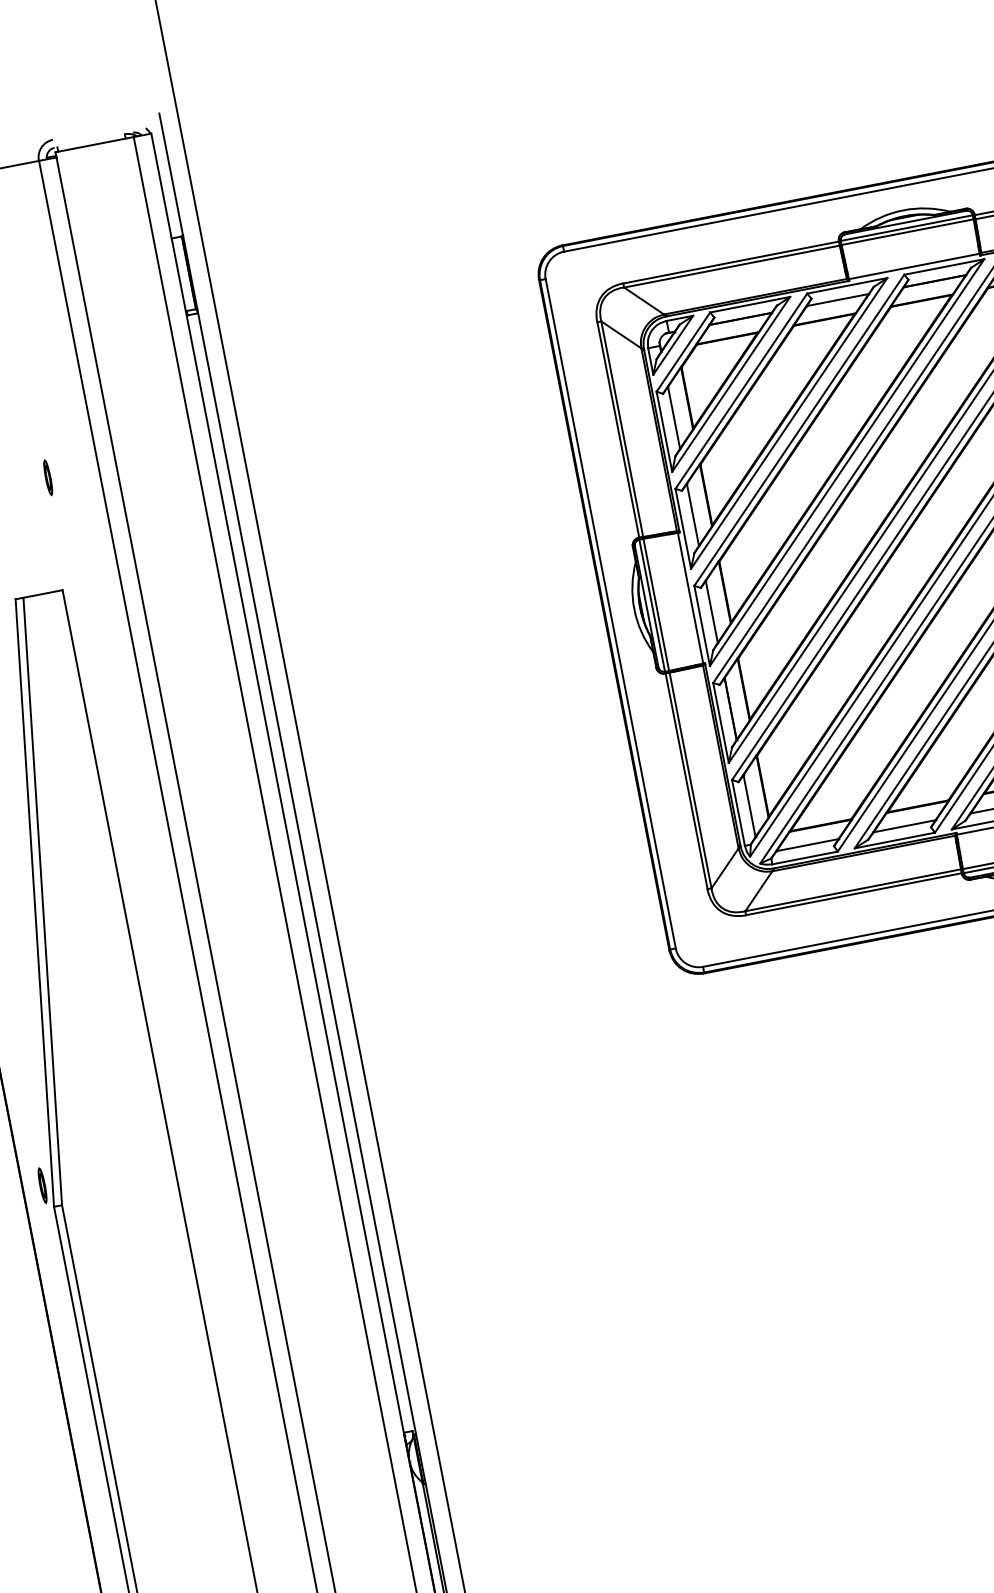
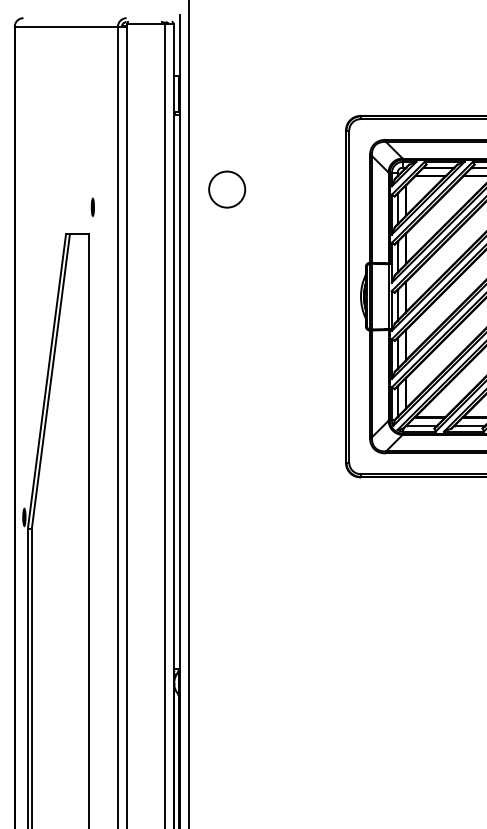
circle: (323, 445) -> (227, 189), added
line: (47, 478) -> (92, 207), moved

